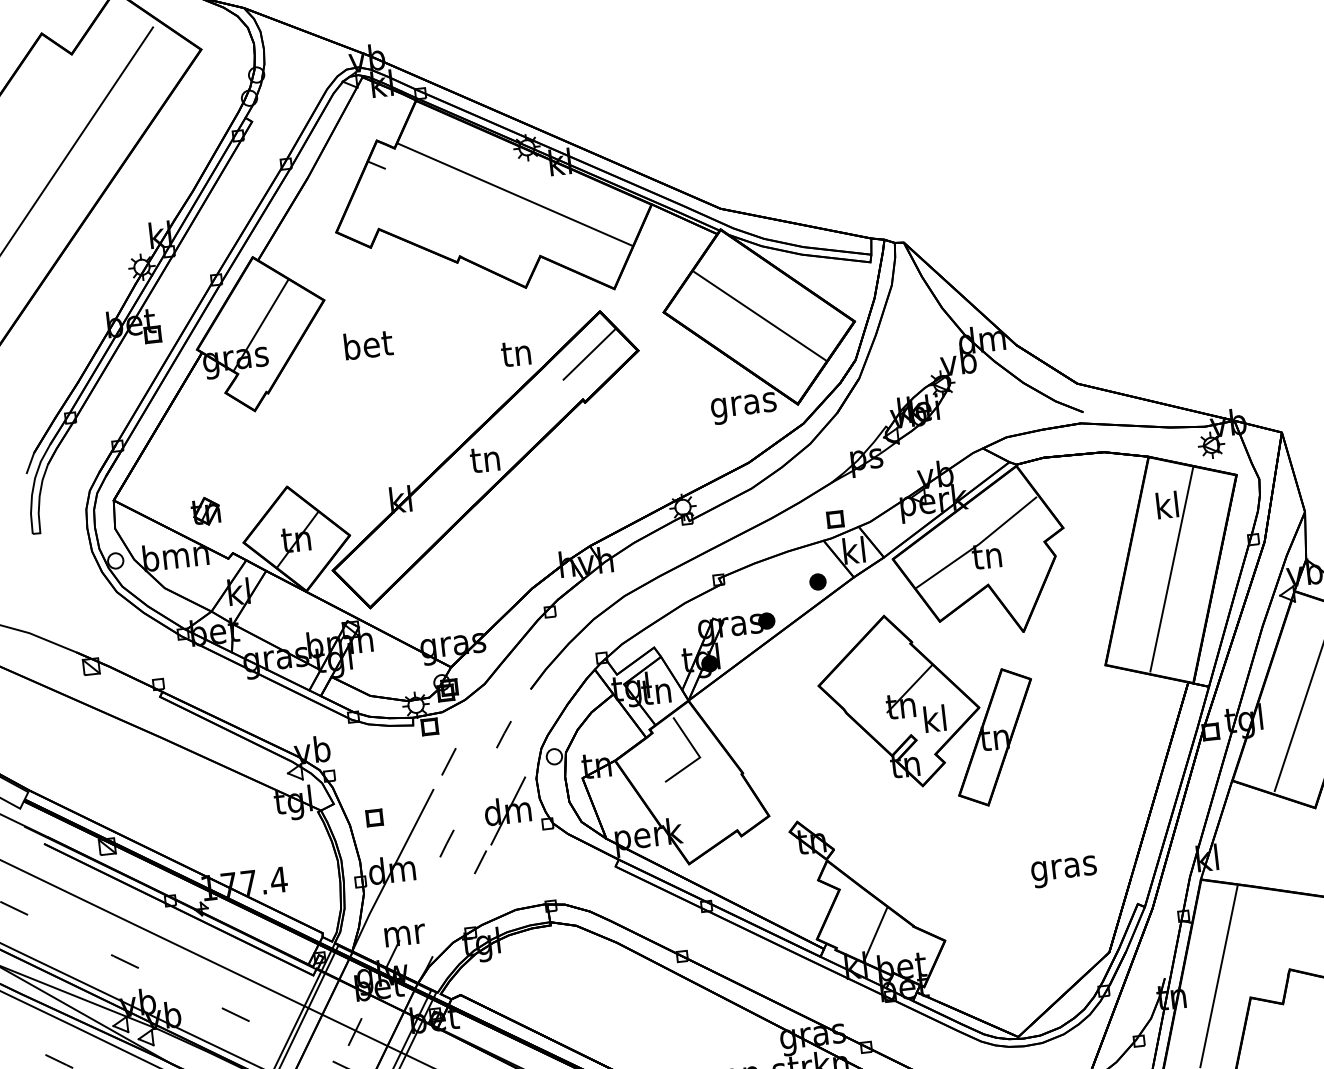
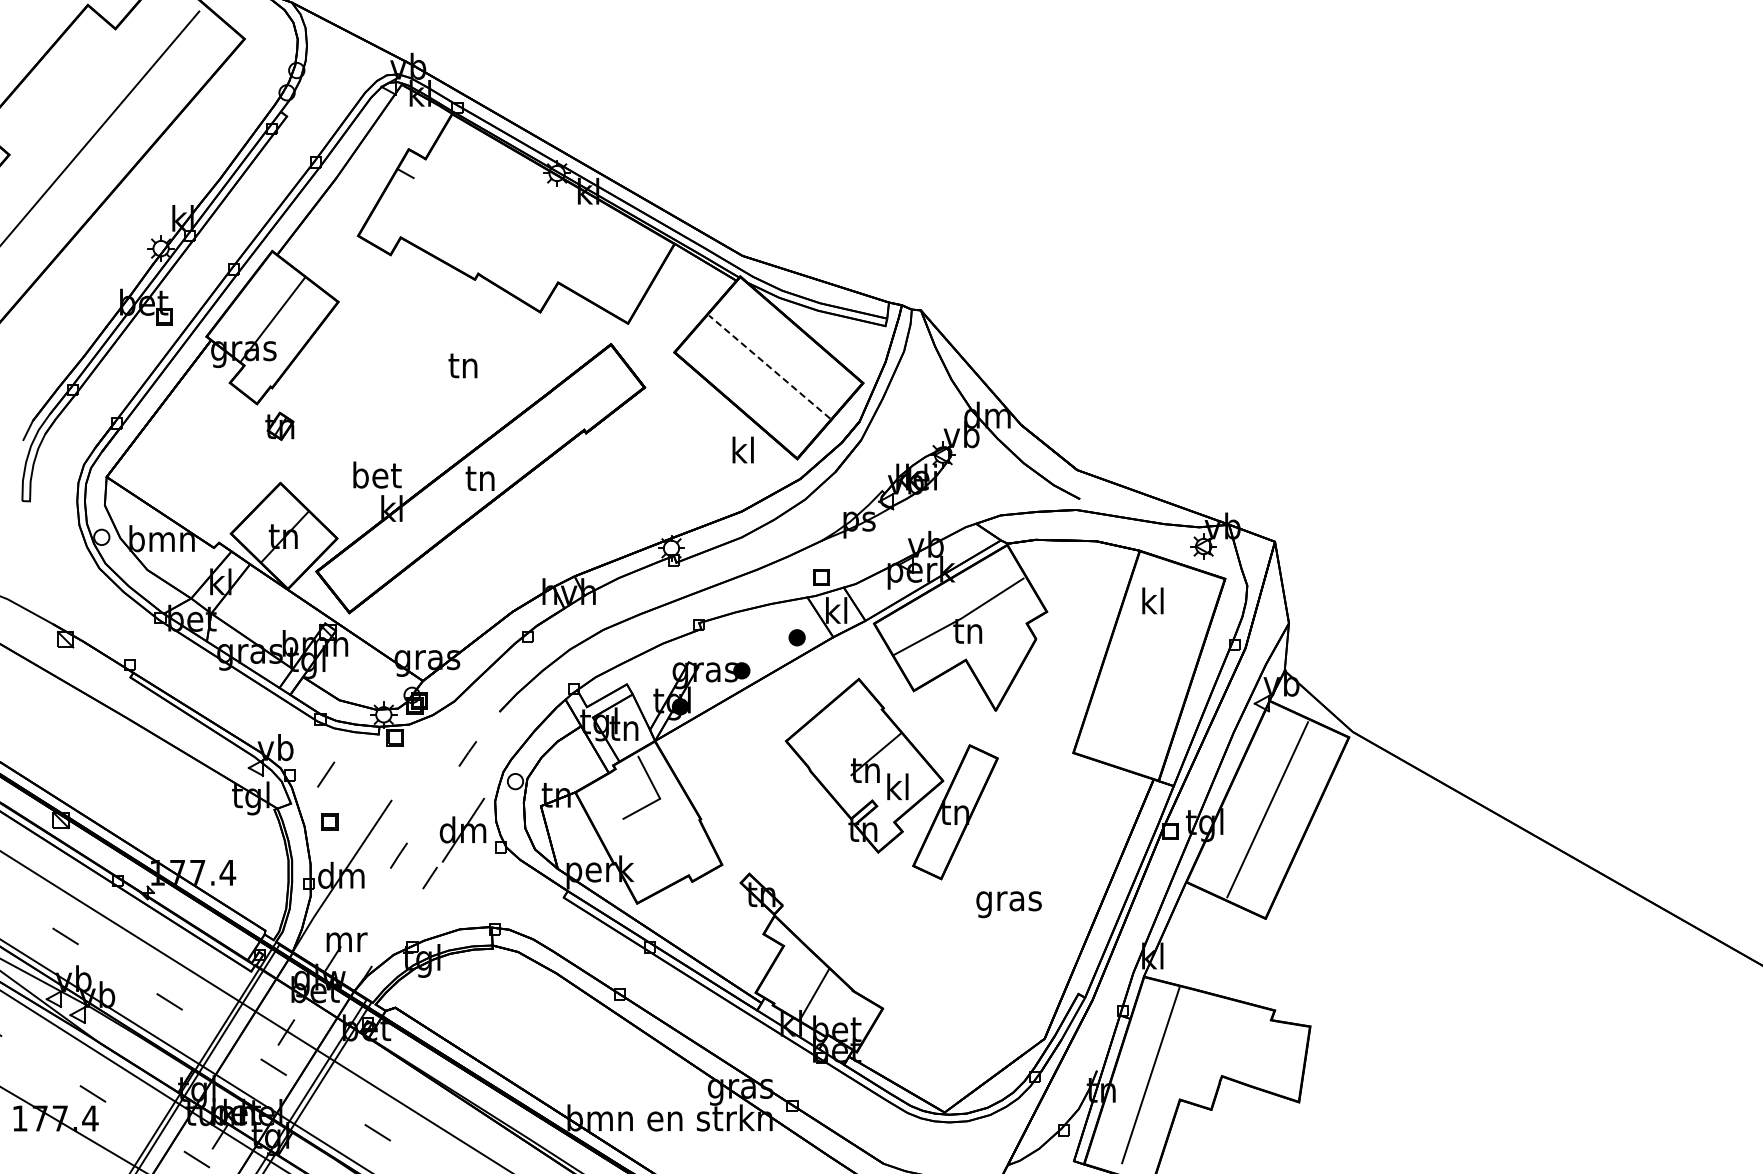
line: (514, 194) -> (539, 218), removed
line: (759, 316) -> (769, 367), solid -> dashed
text: (368, 344) -> (377, 474), moved
text: (515, 353) -> (462, 365), moved
line: (589, 354) -> (595, 385), removed
text: (743, 404) -> (743, 453), gras -> kl
part: (205, 510) -> (279, 425), moved
line: (1171, 569) -> (1149, 665), removed
line: (449, 761) -> (326, 774), moved
text: (1063, 871) -> (1008, 904), moved

